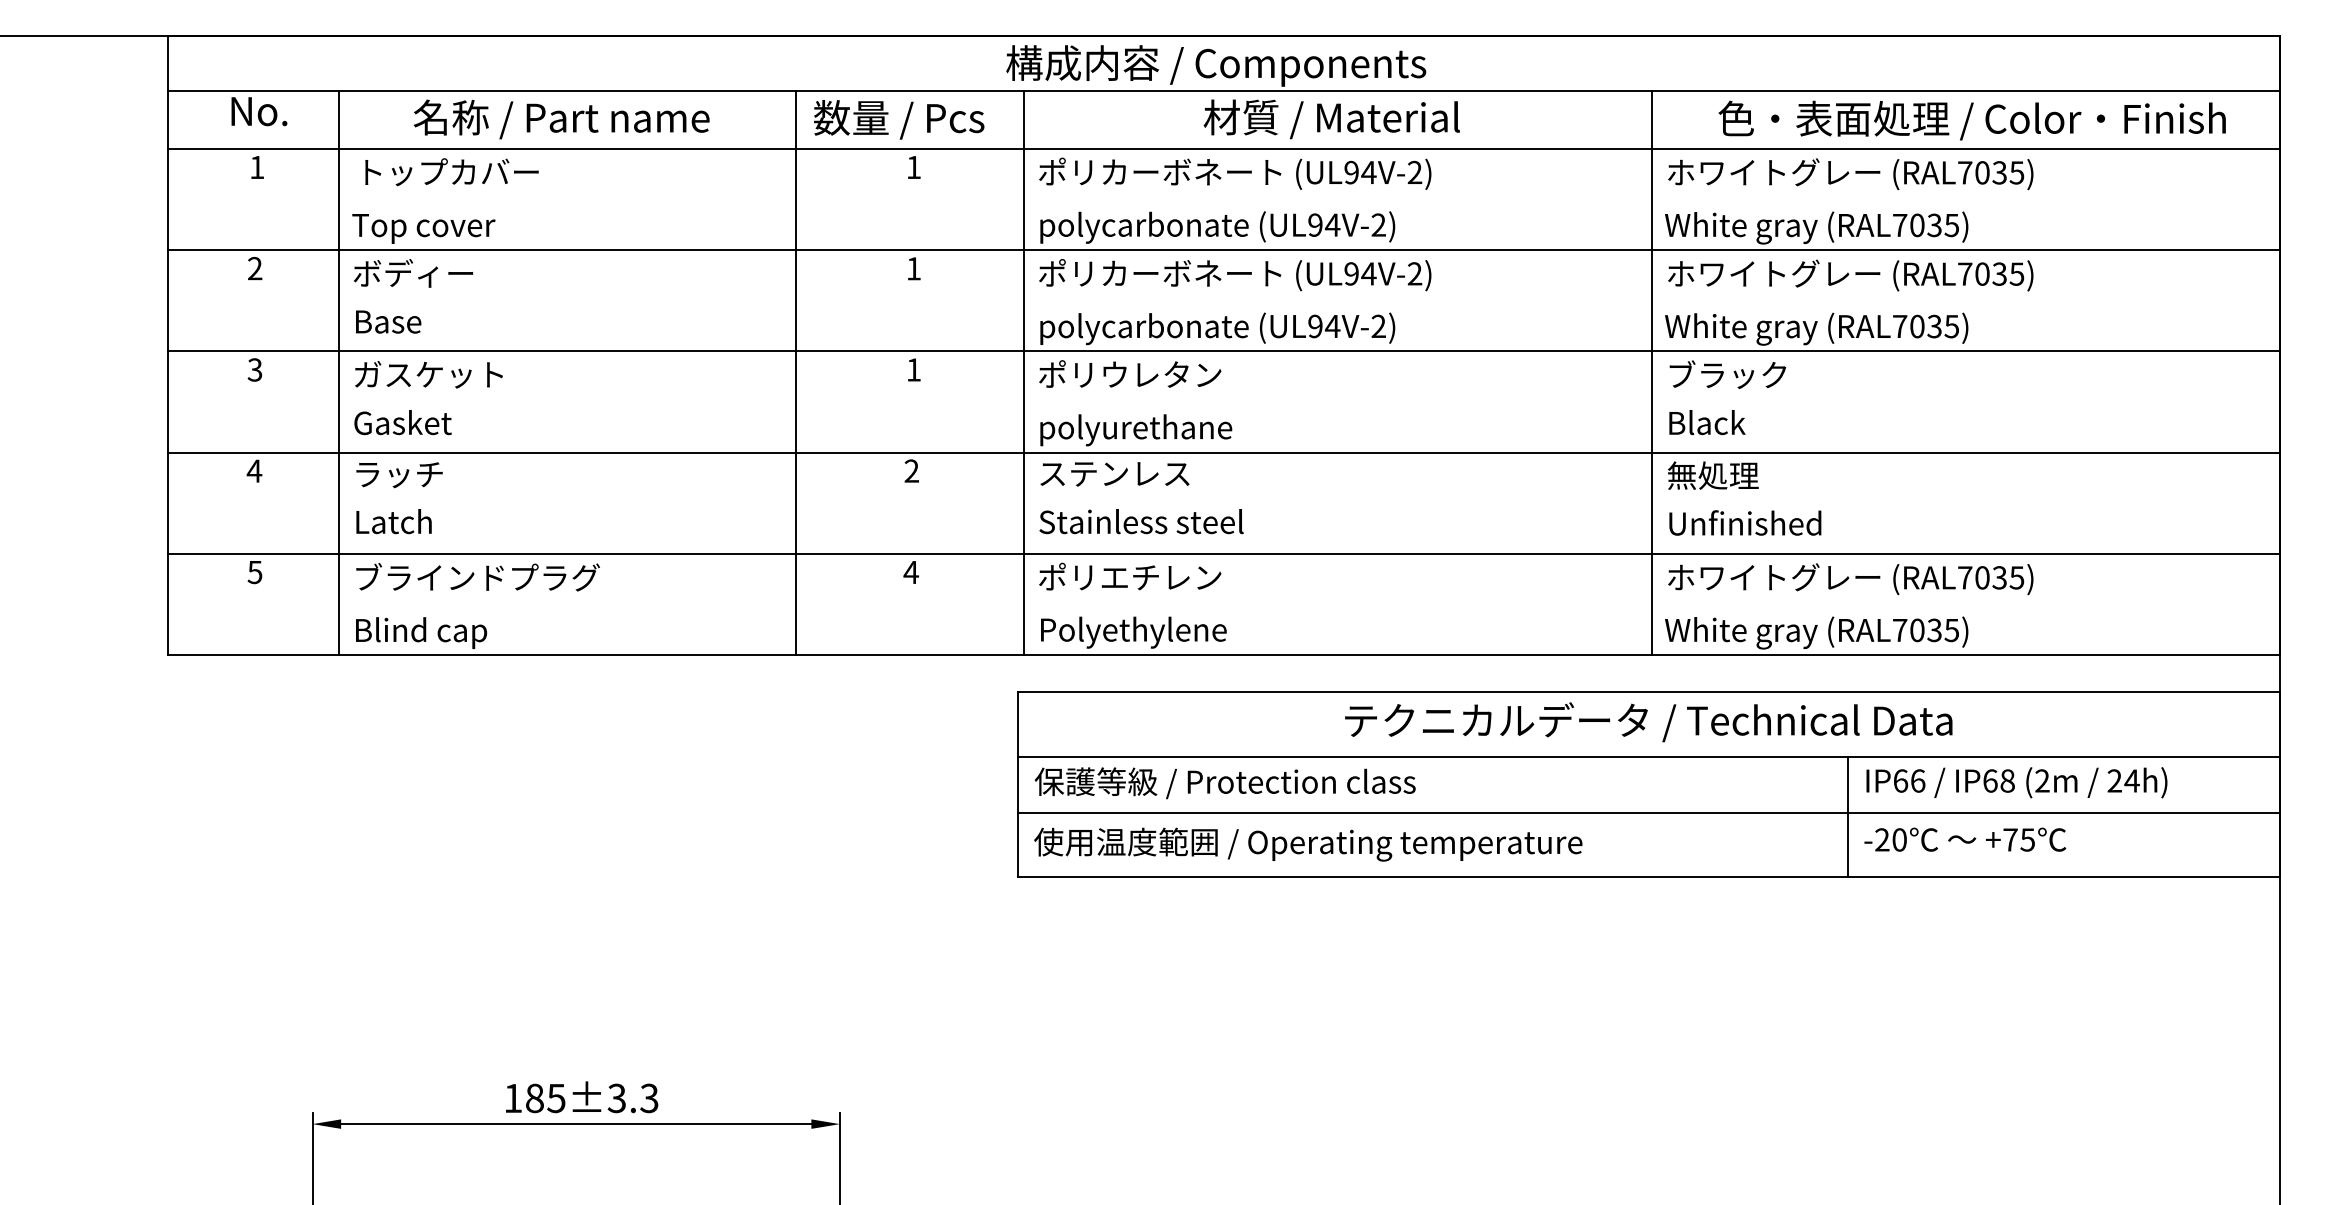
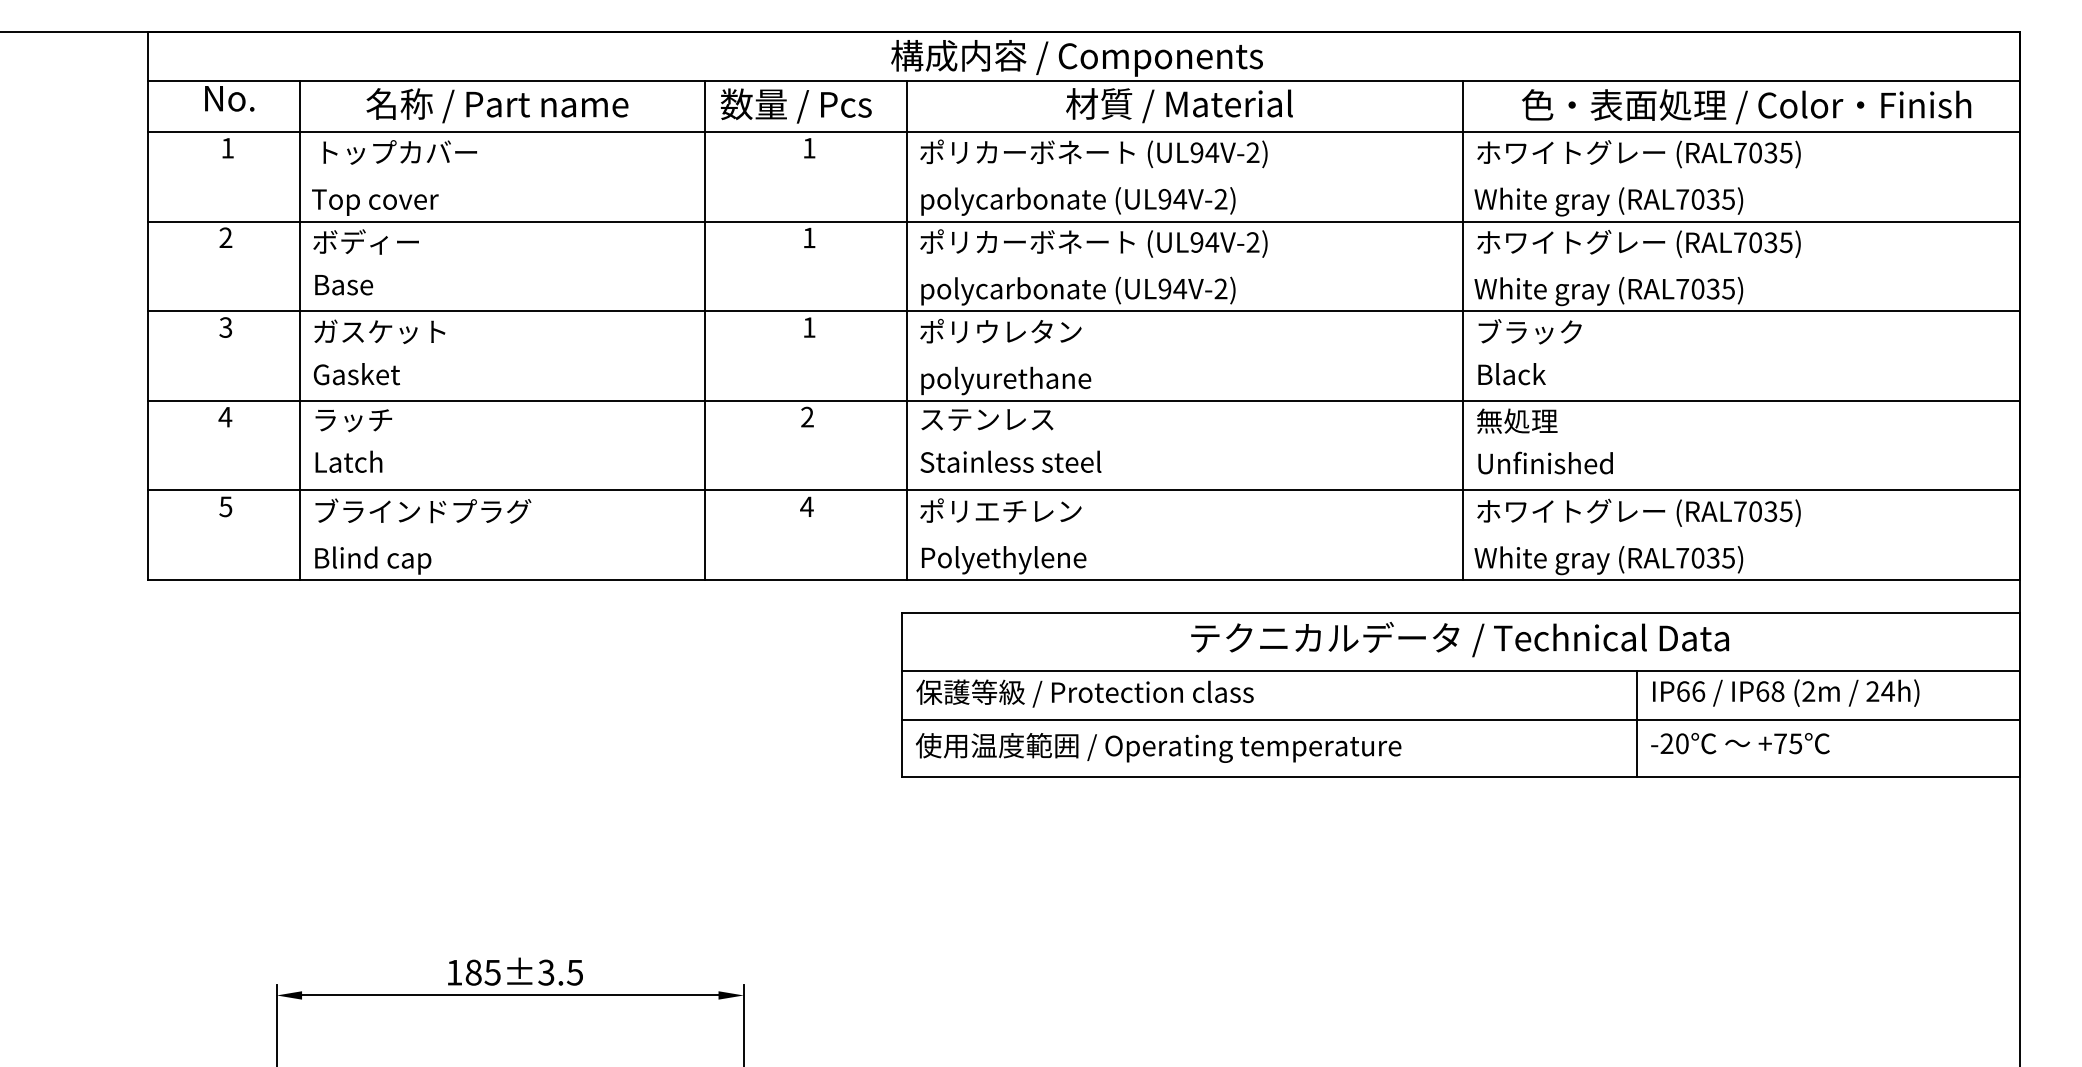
text: (649, 1097) -> (575, 971), 185±3.3 -> 185±3.5

